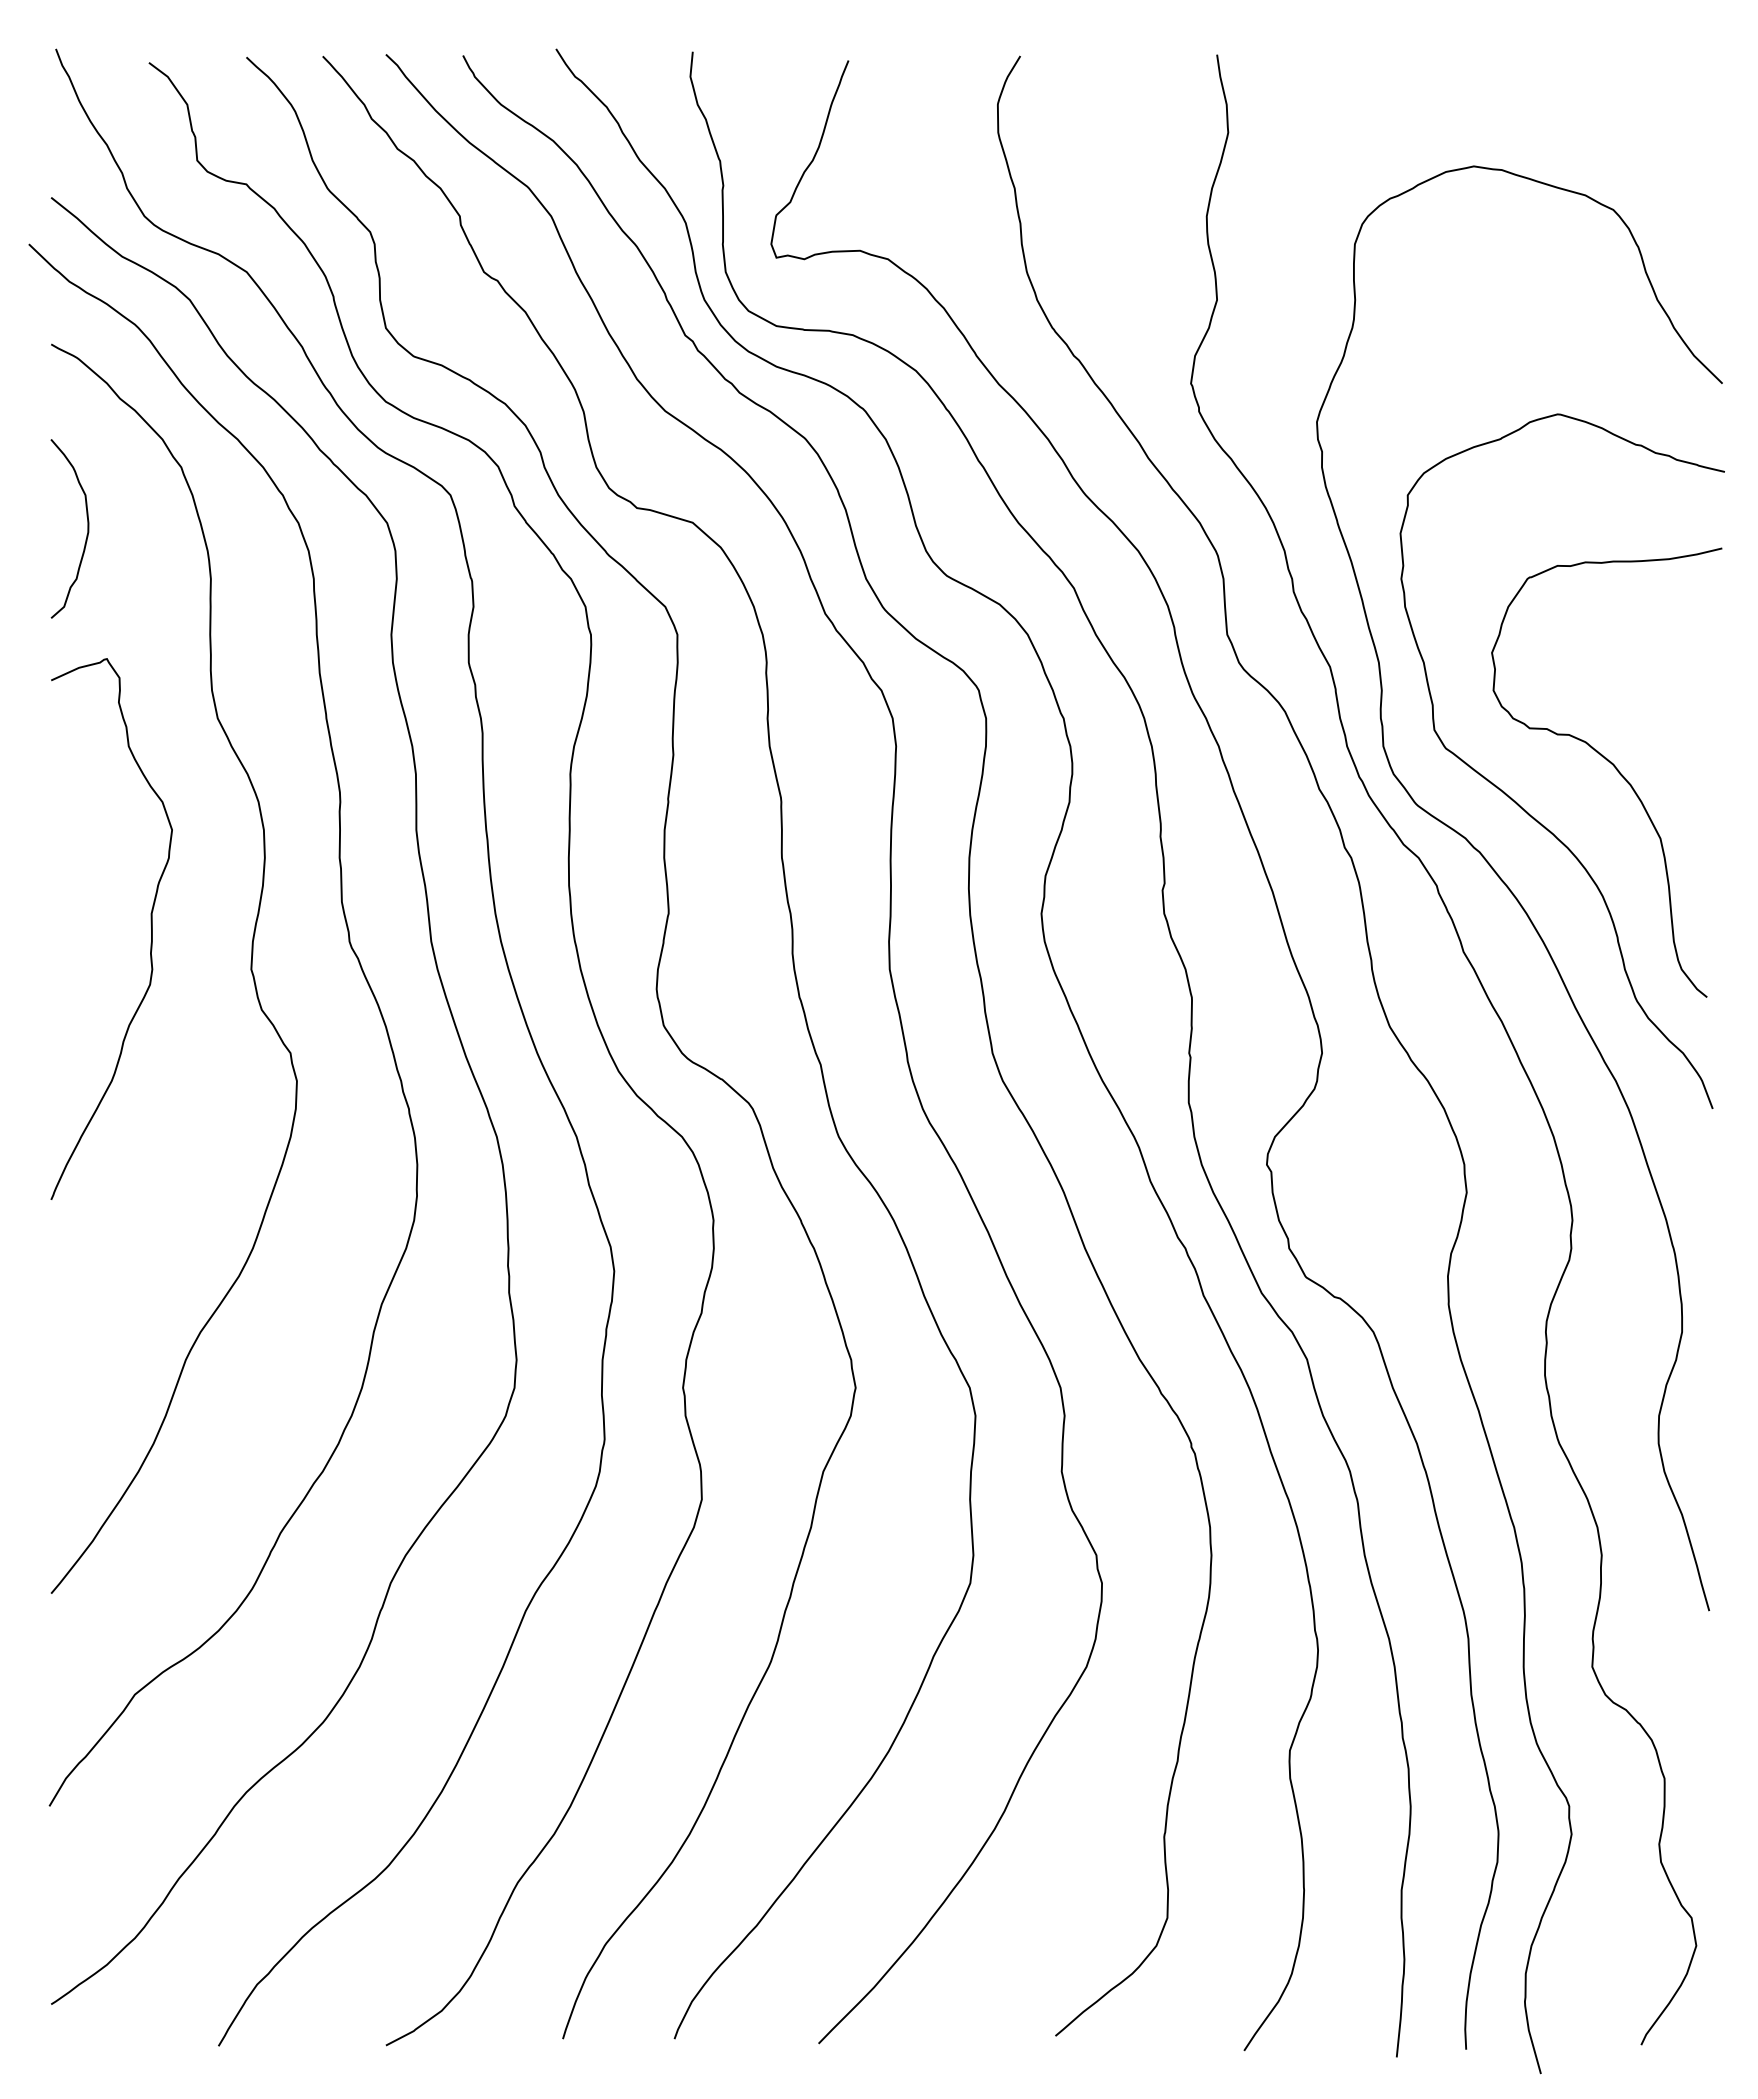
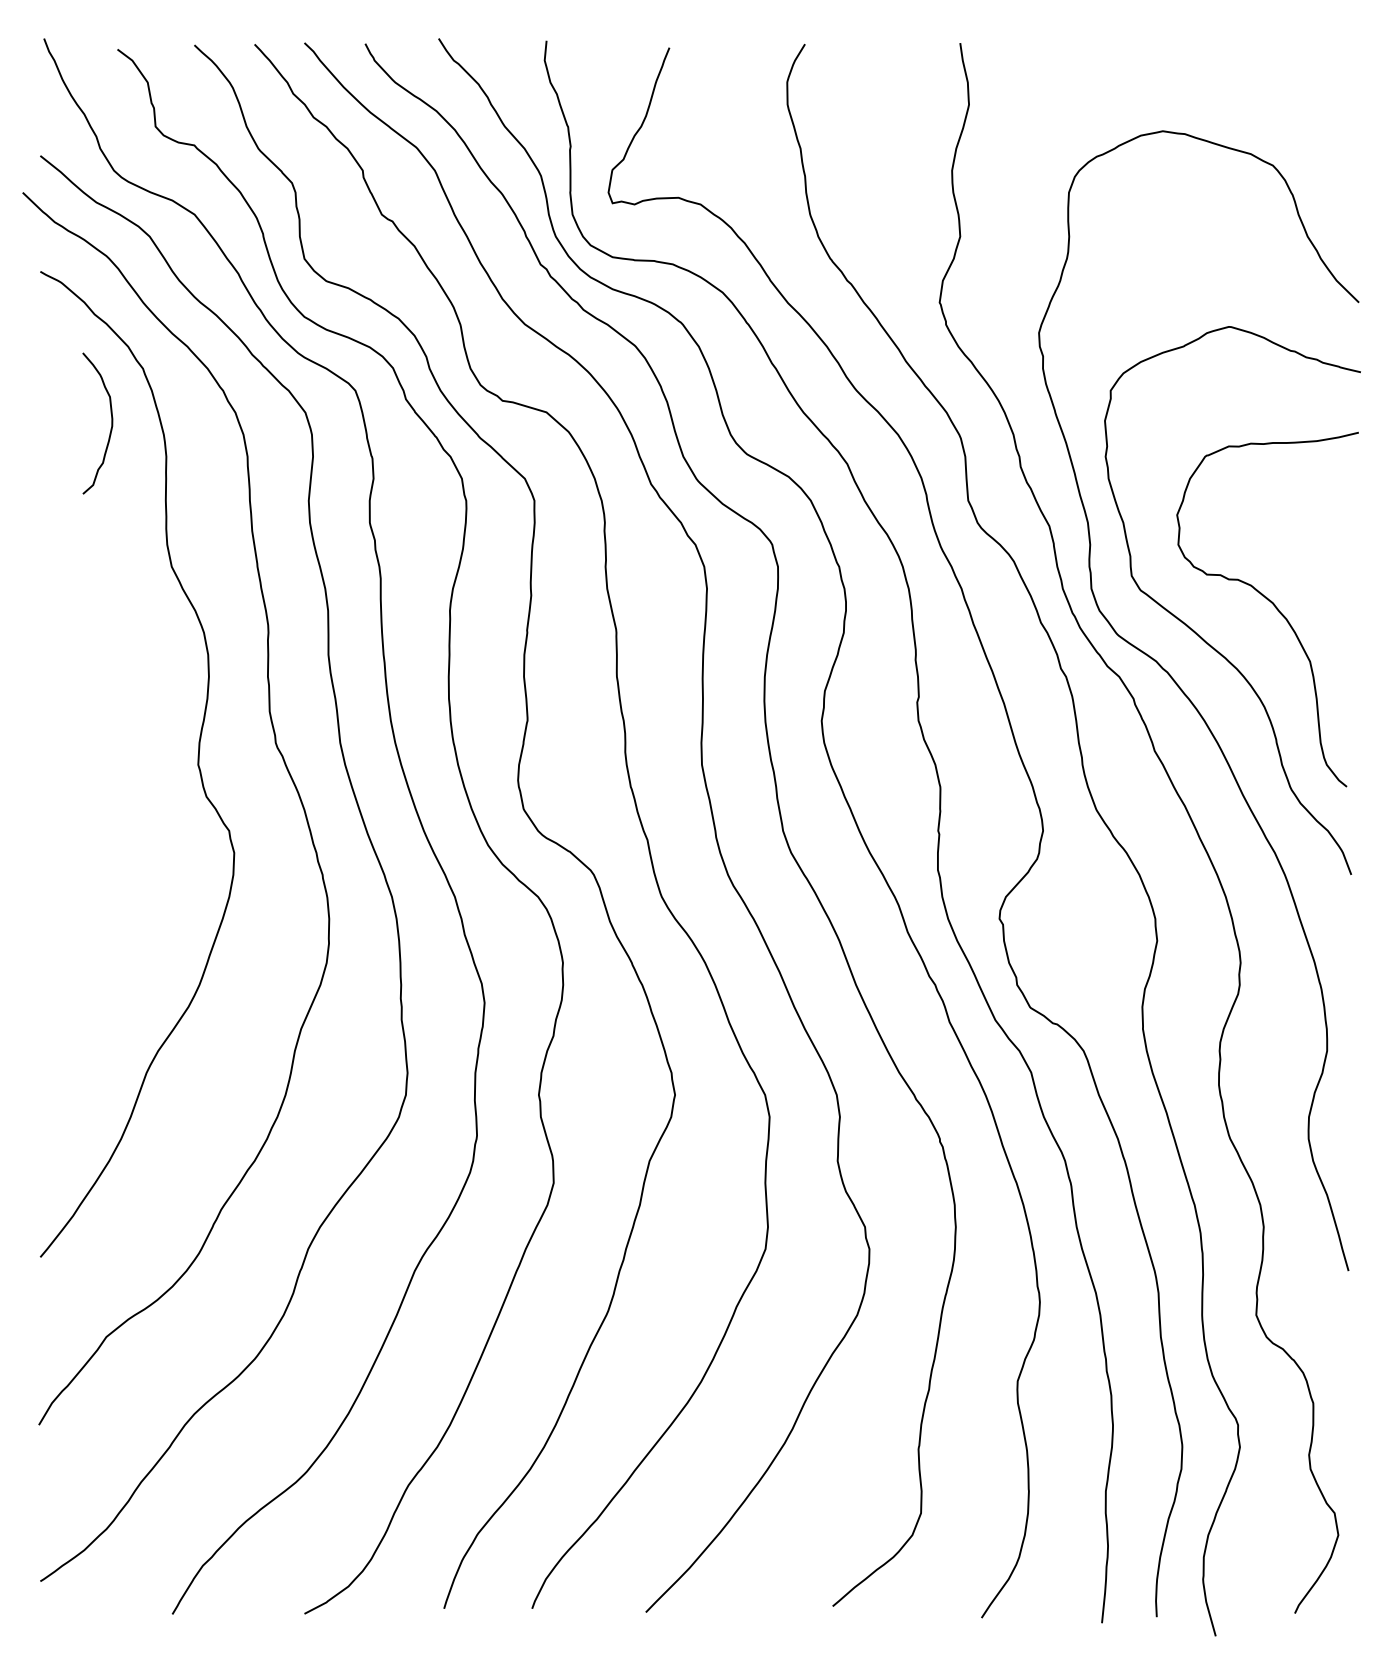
curve: (87, 528) -> (111, 423), moved
curve: (150, 925) -> (118, 730), removed

